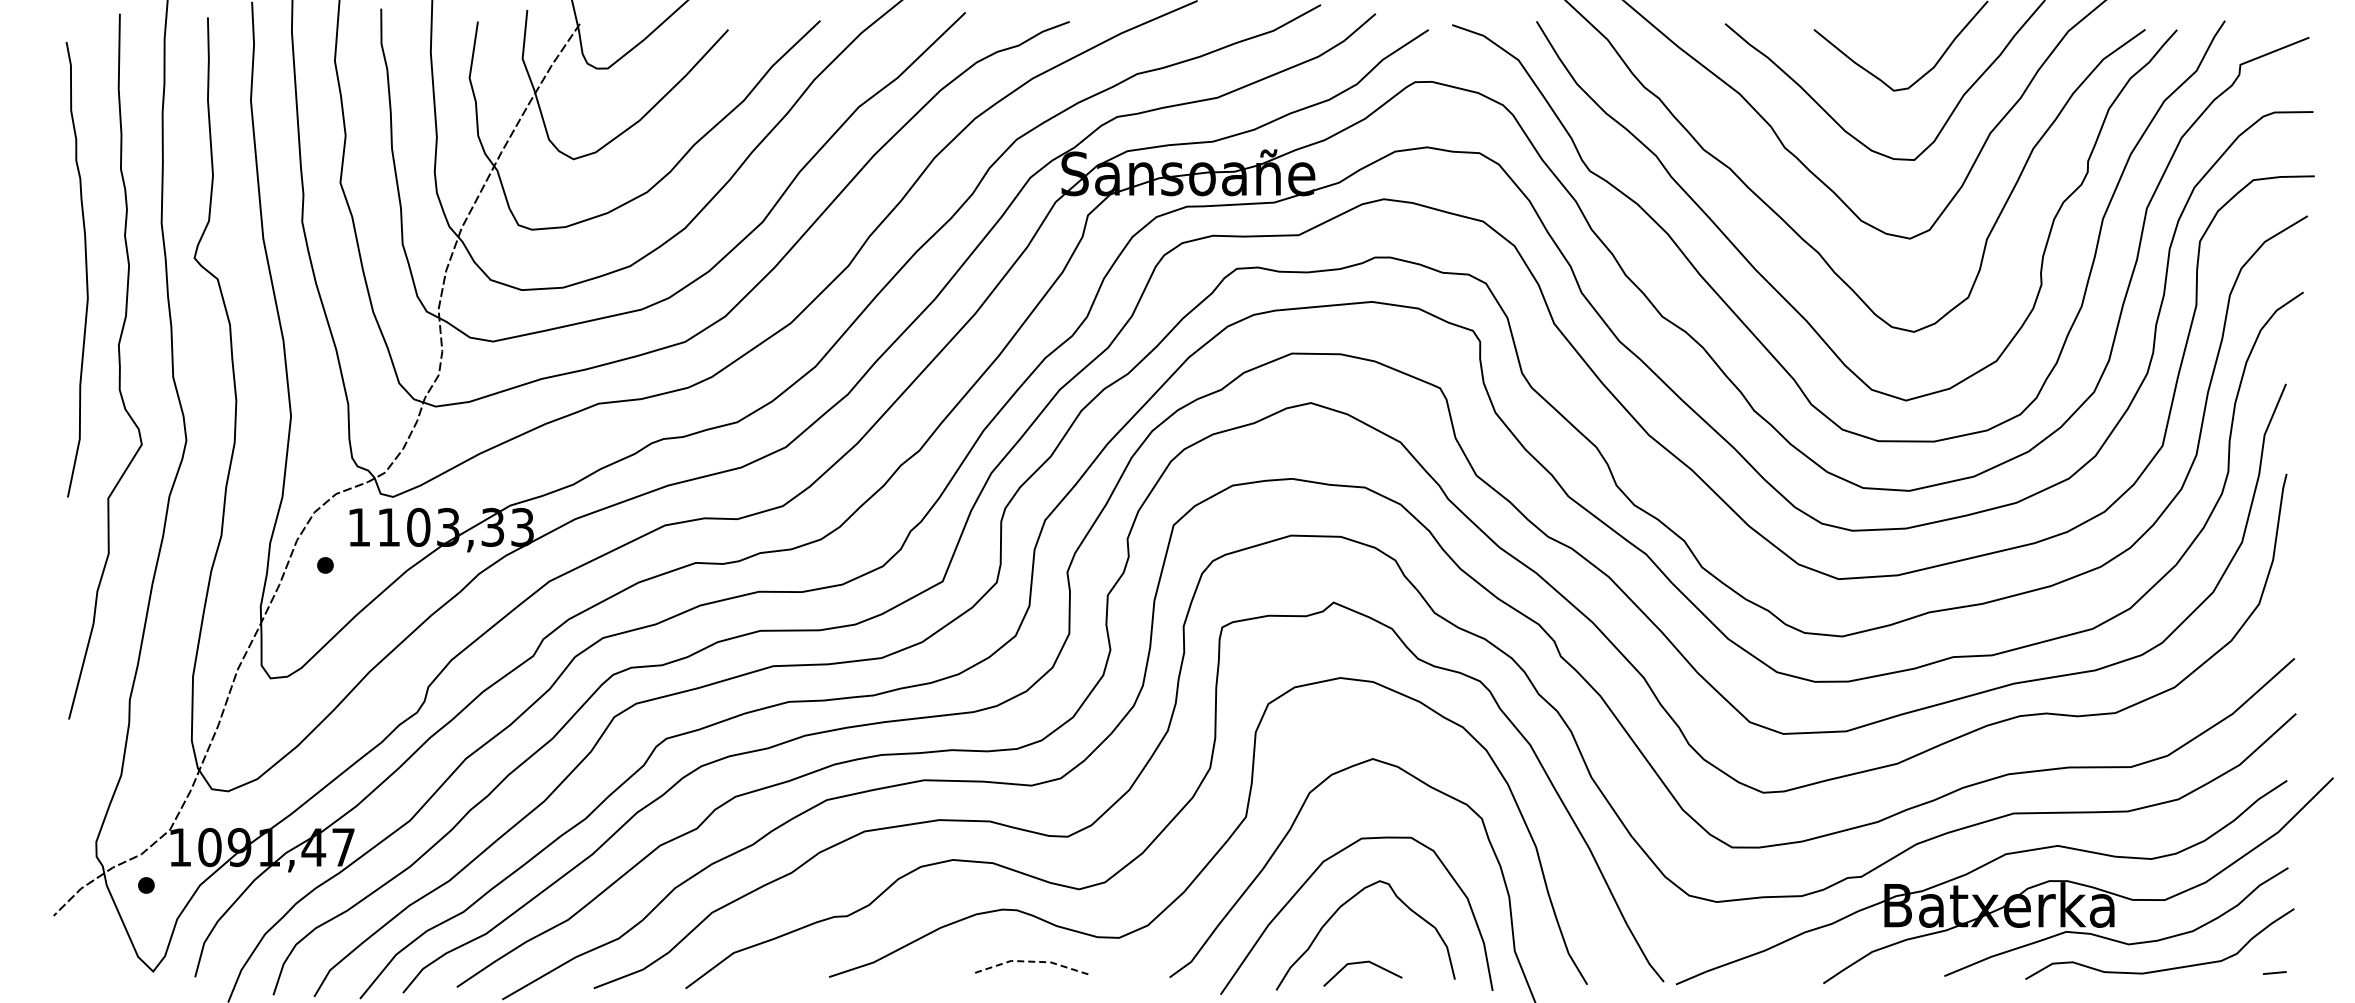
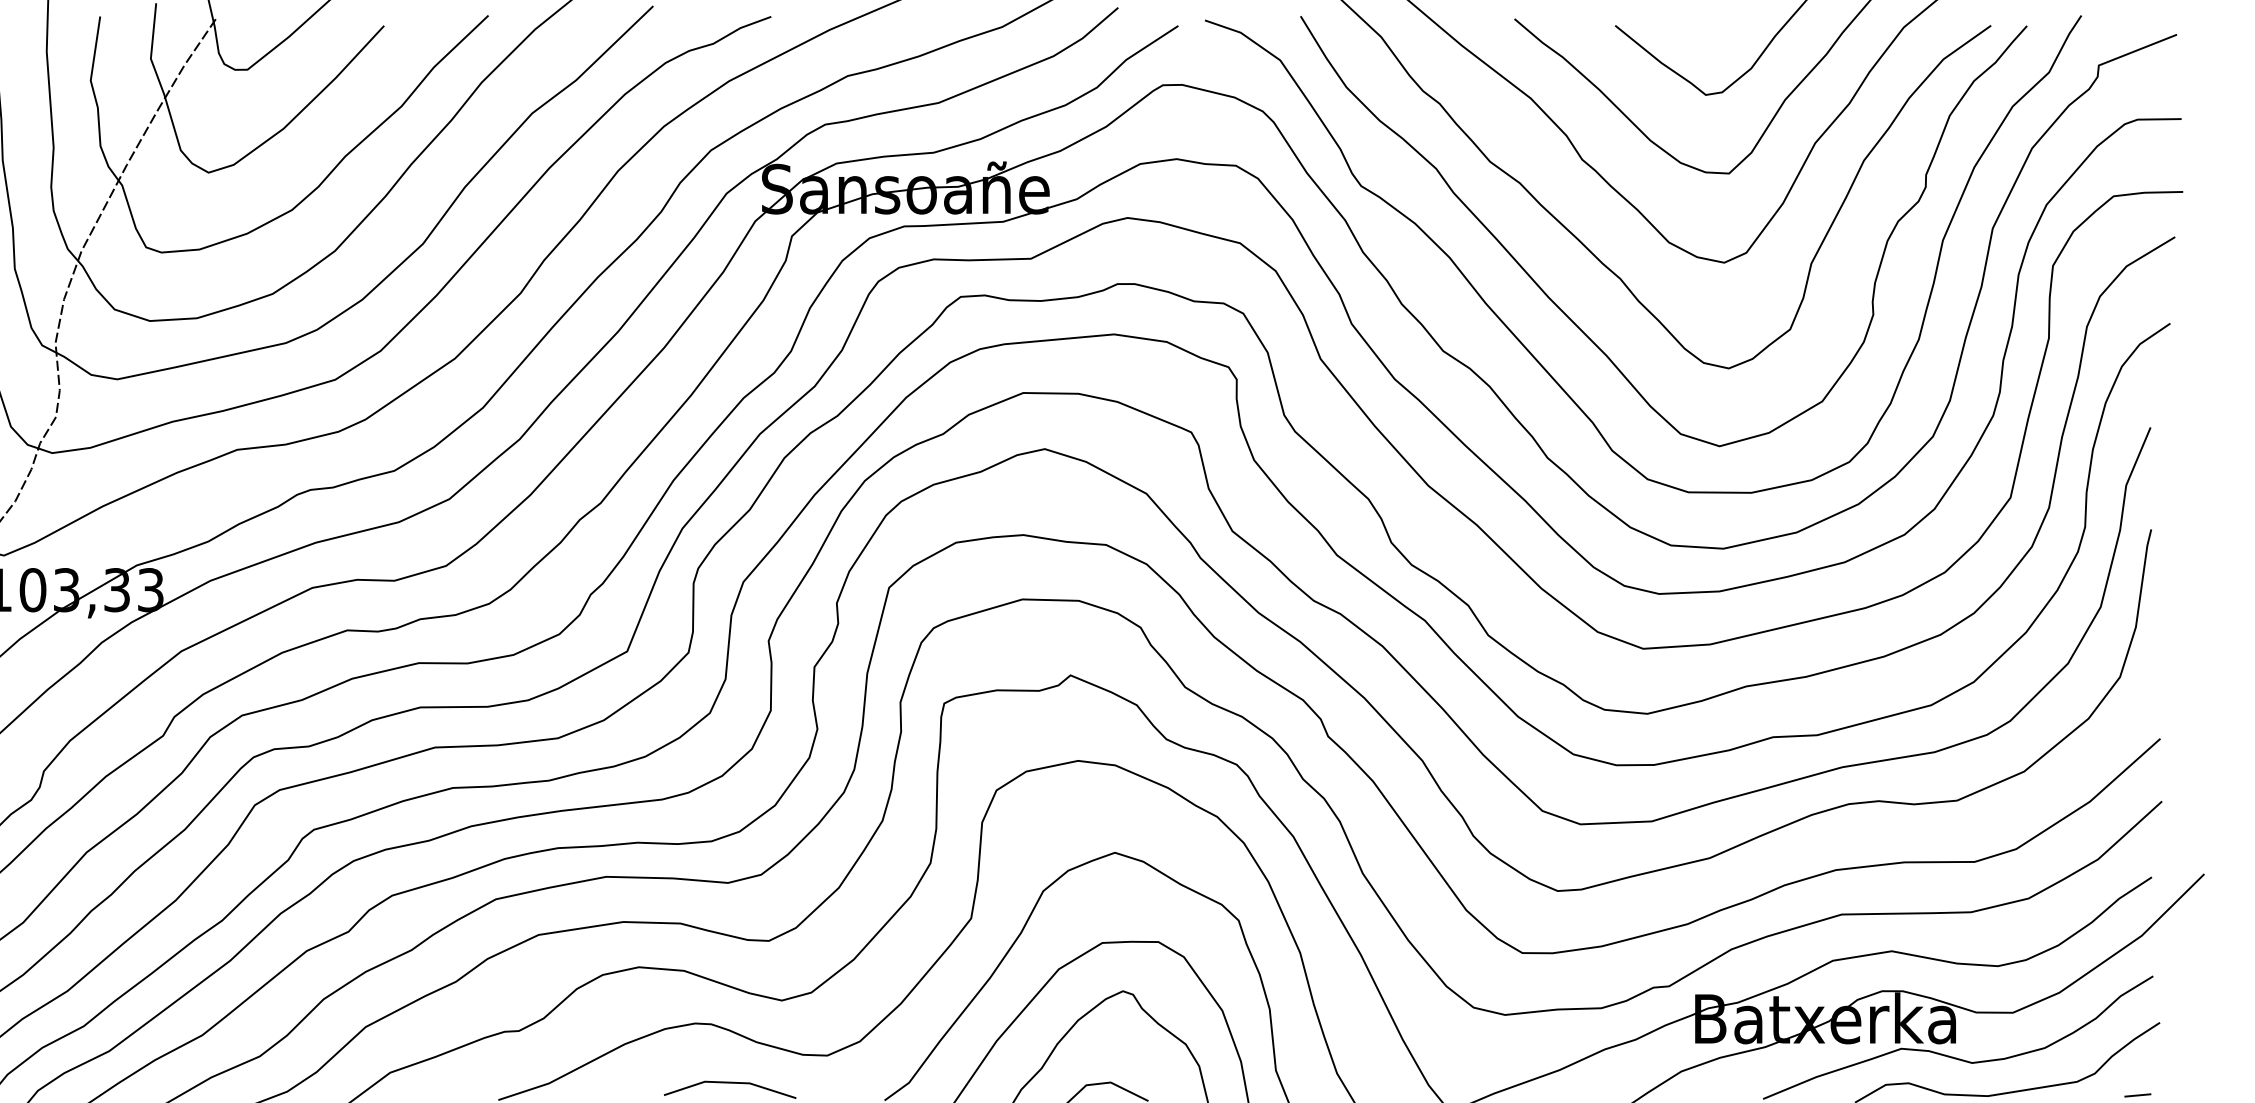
line: (1033, 961) -> (730, 1082), dashed -> solid

